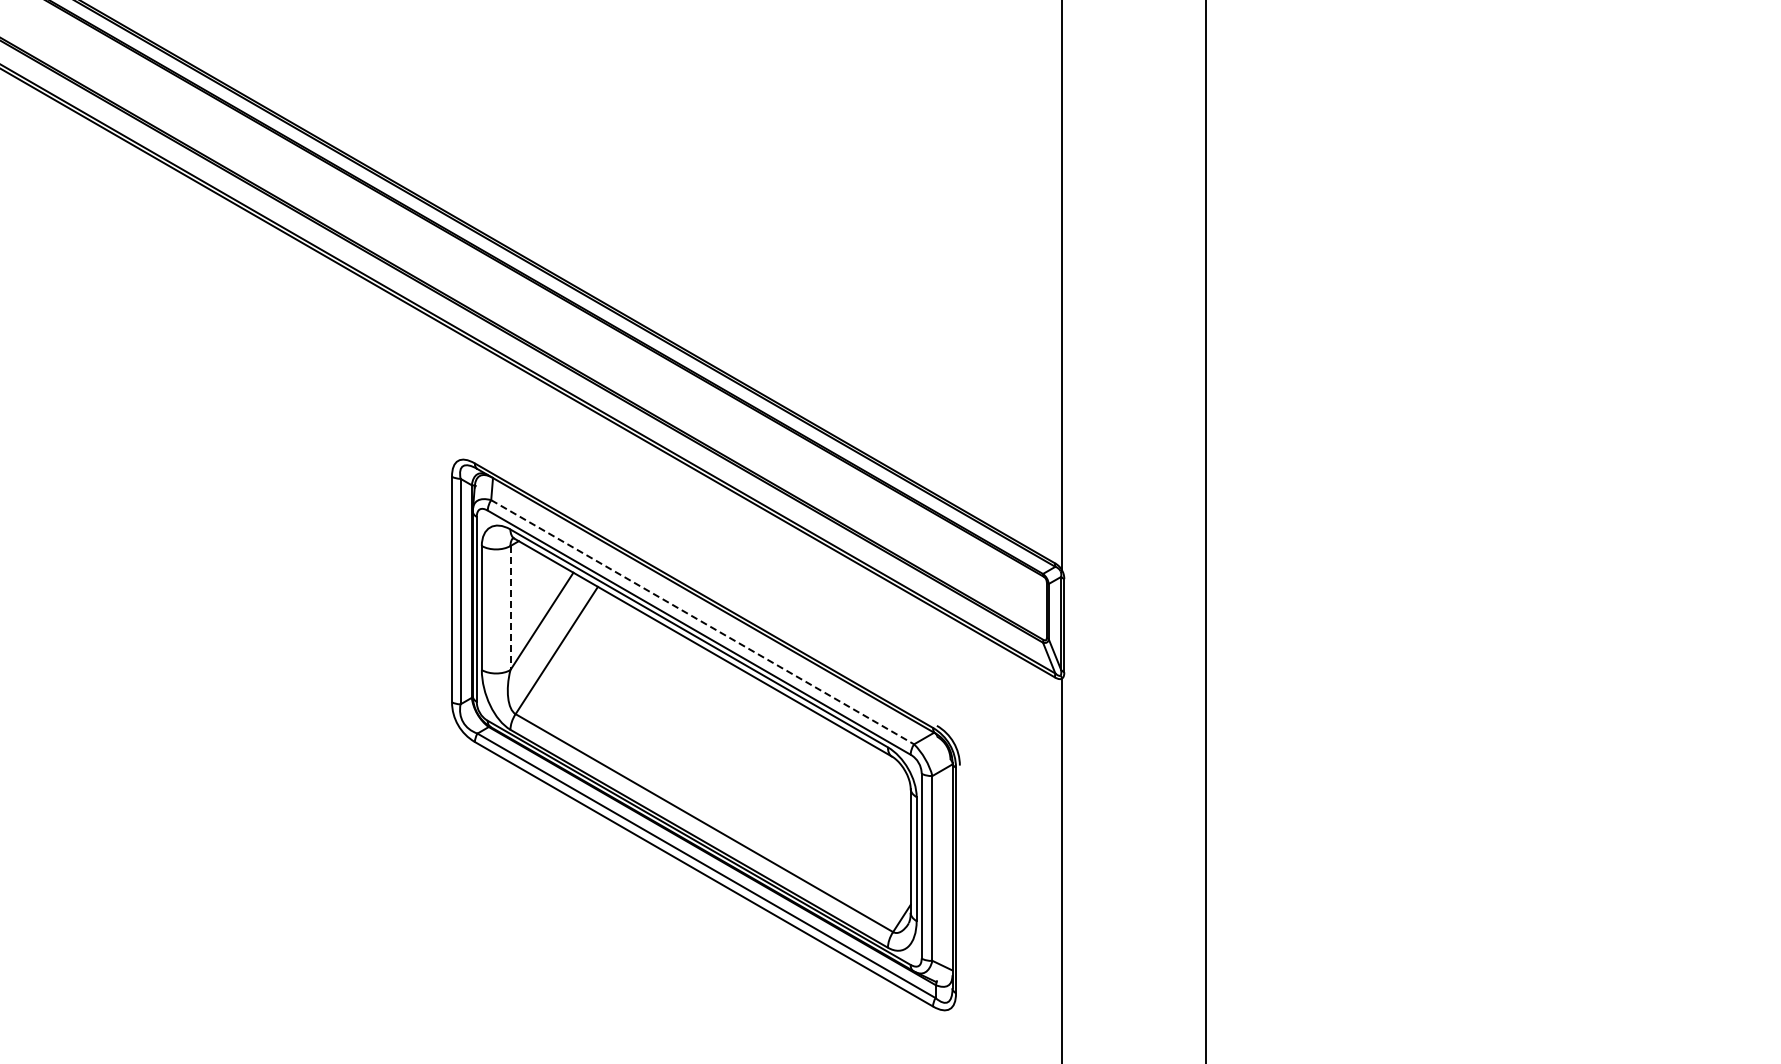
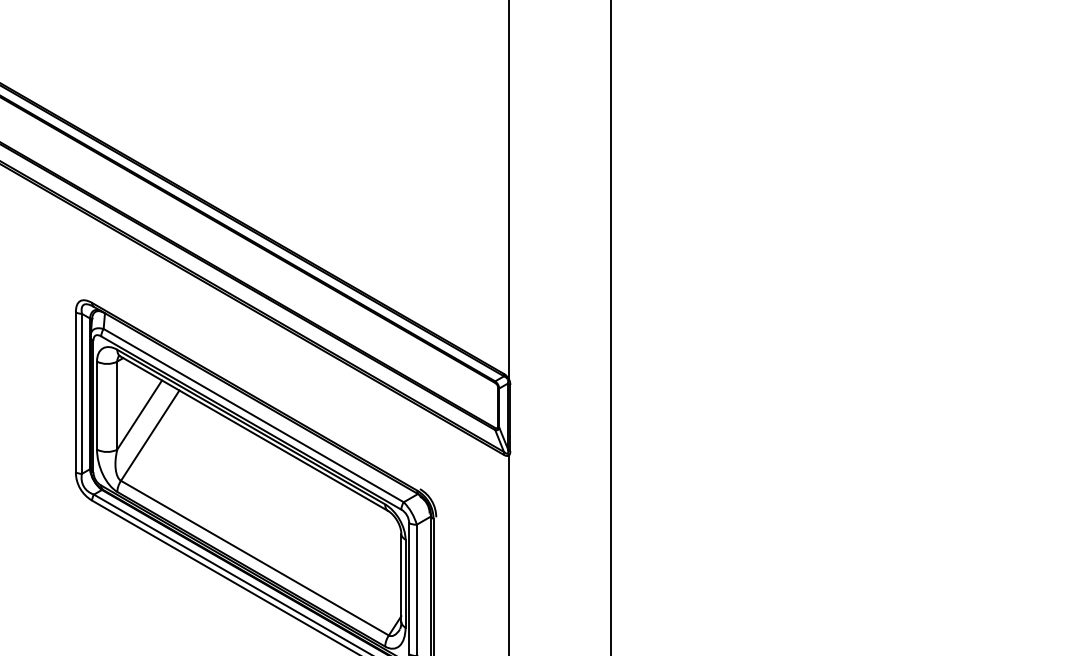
line: (510, 608) -> (117, 405), dashed -> solid
line: (703, 622) -> (254, 415), dashed -> solid

